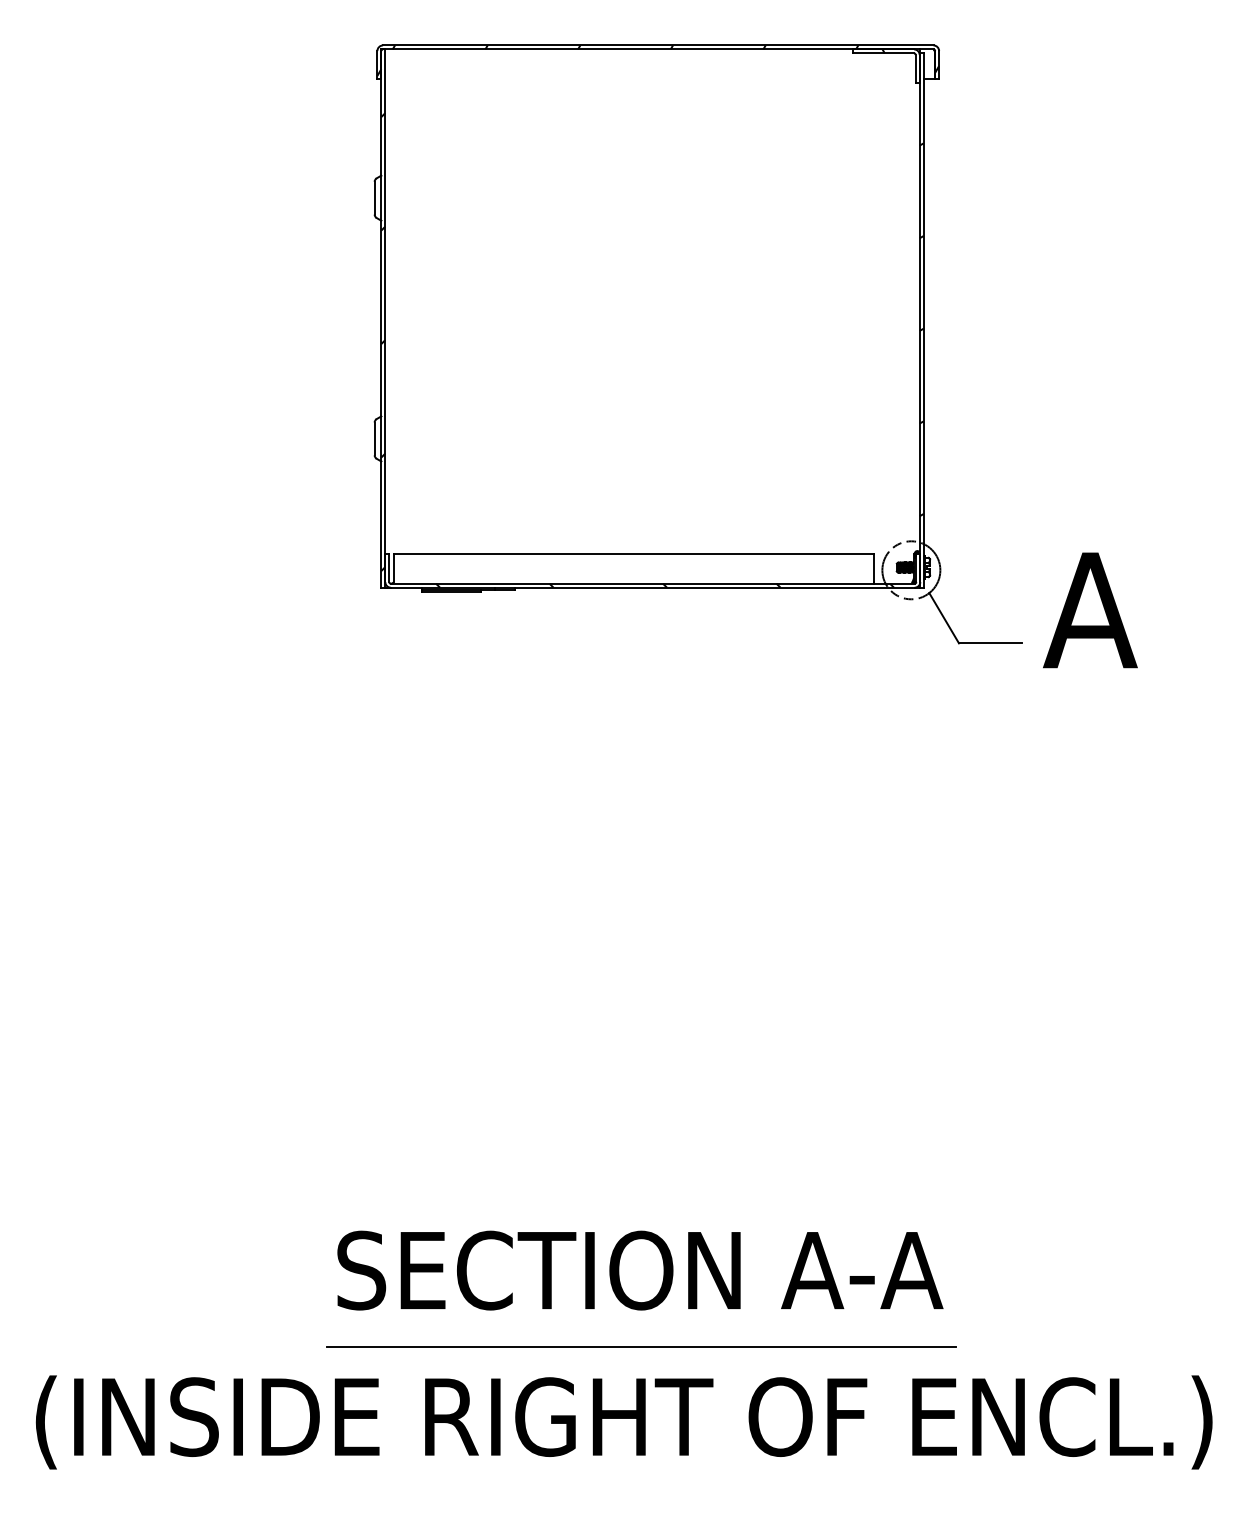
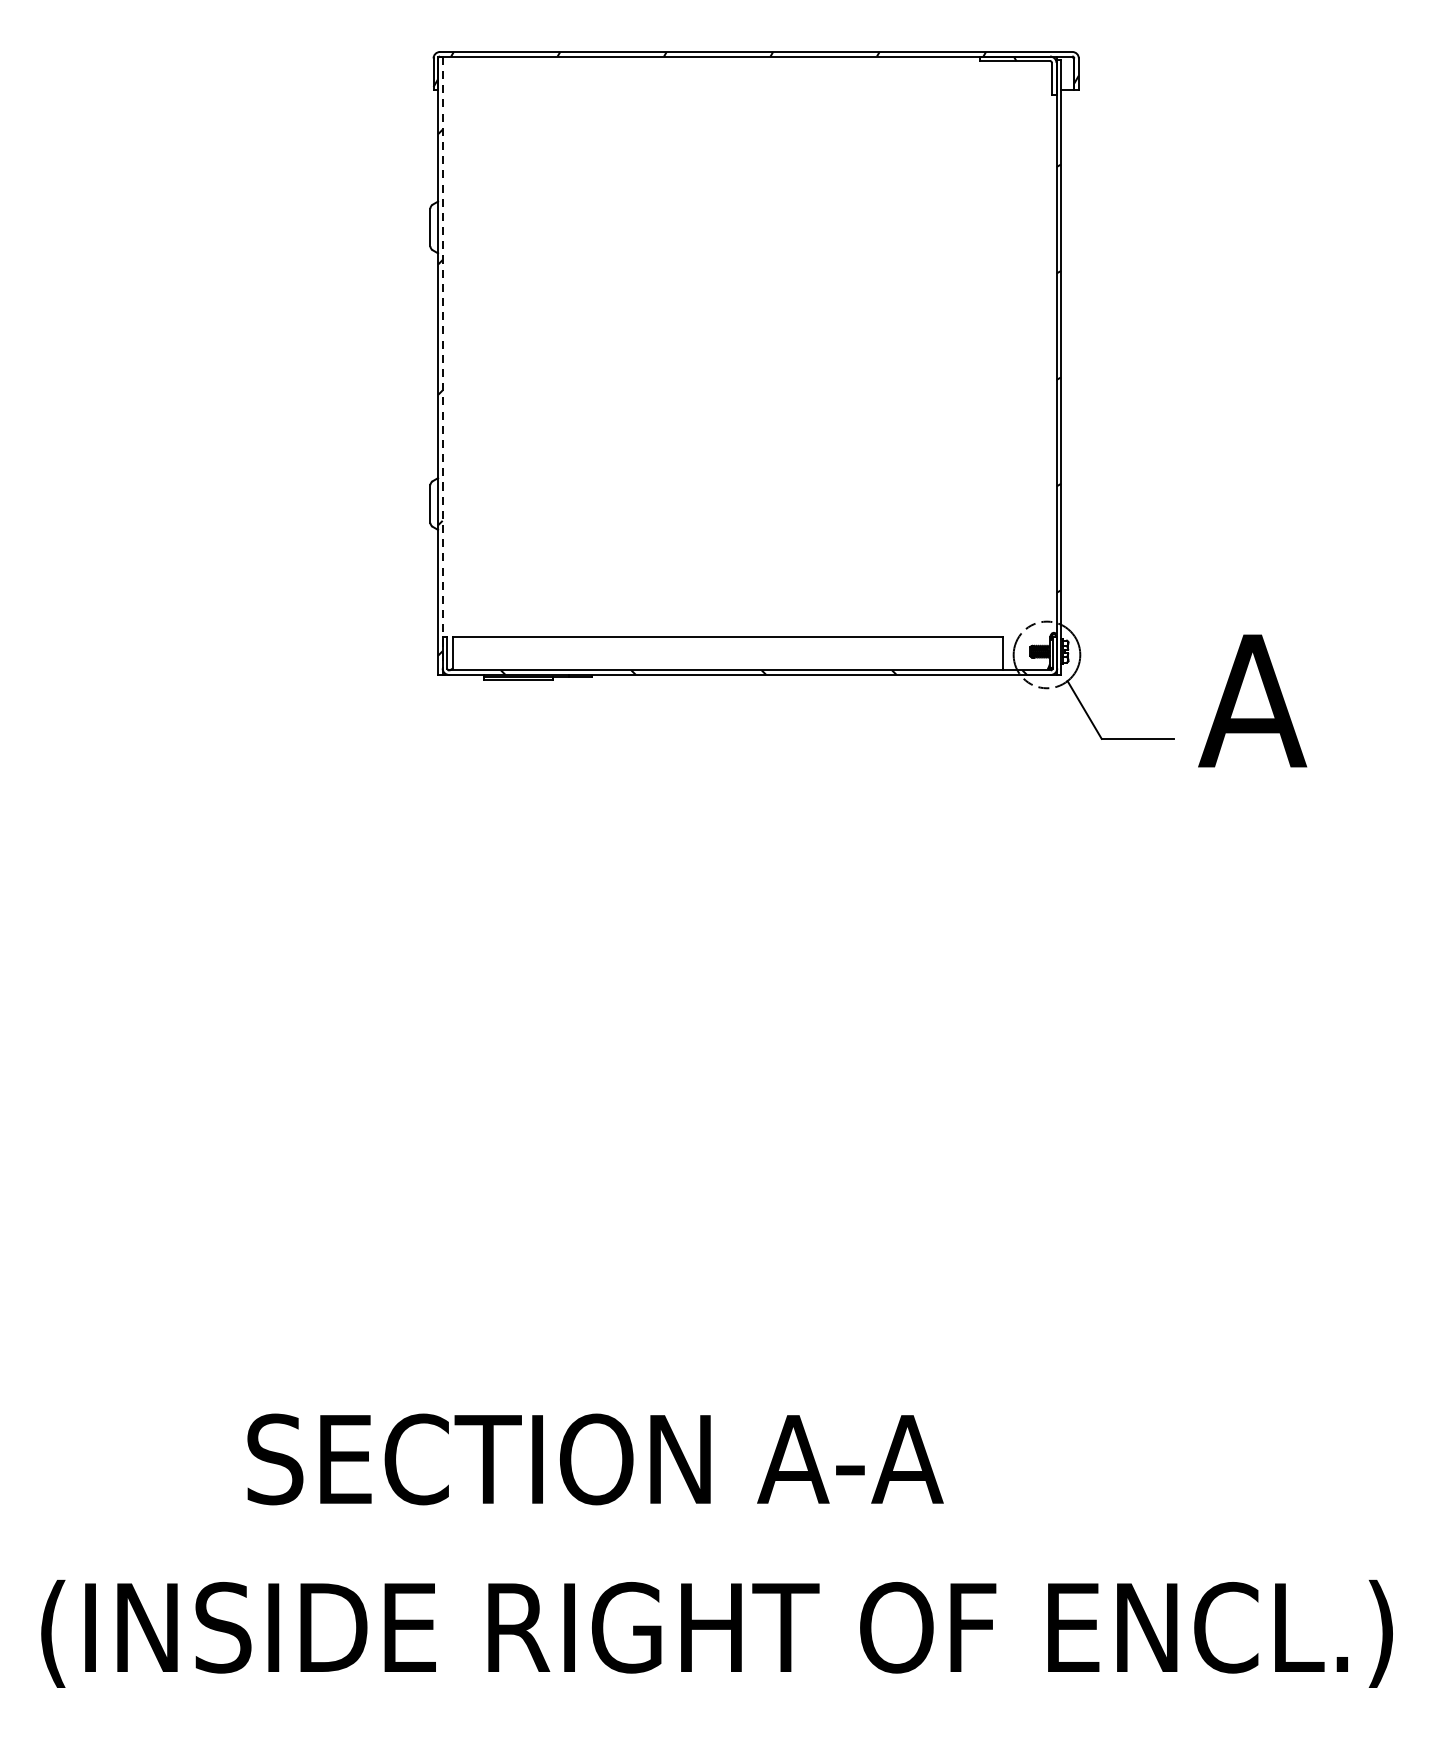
line: (385, 318) -> (442, 365), solid -> dashed
text: (640, 1270) -> (595, 1459), moved
line: (641, 1346) -> (736, 1546), removed

